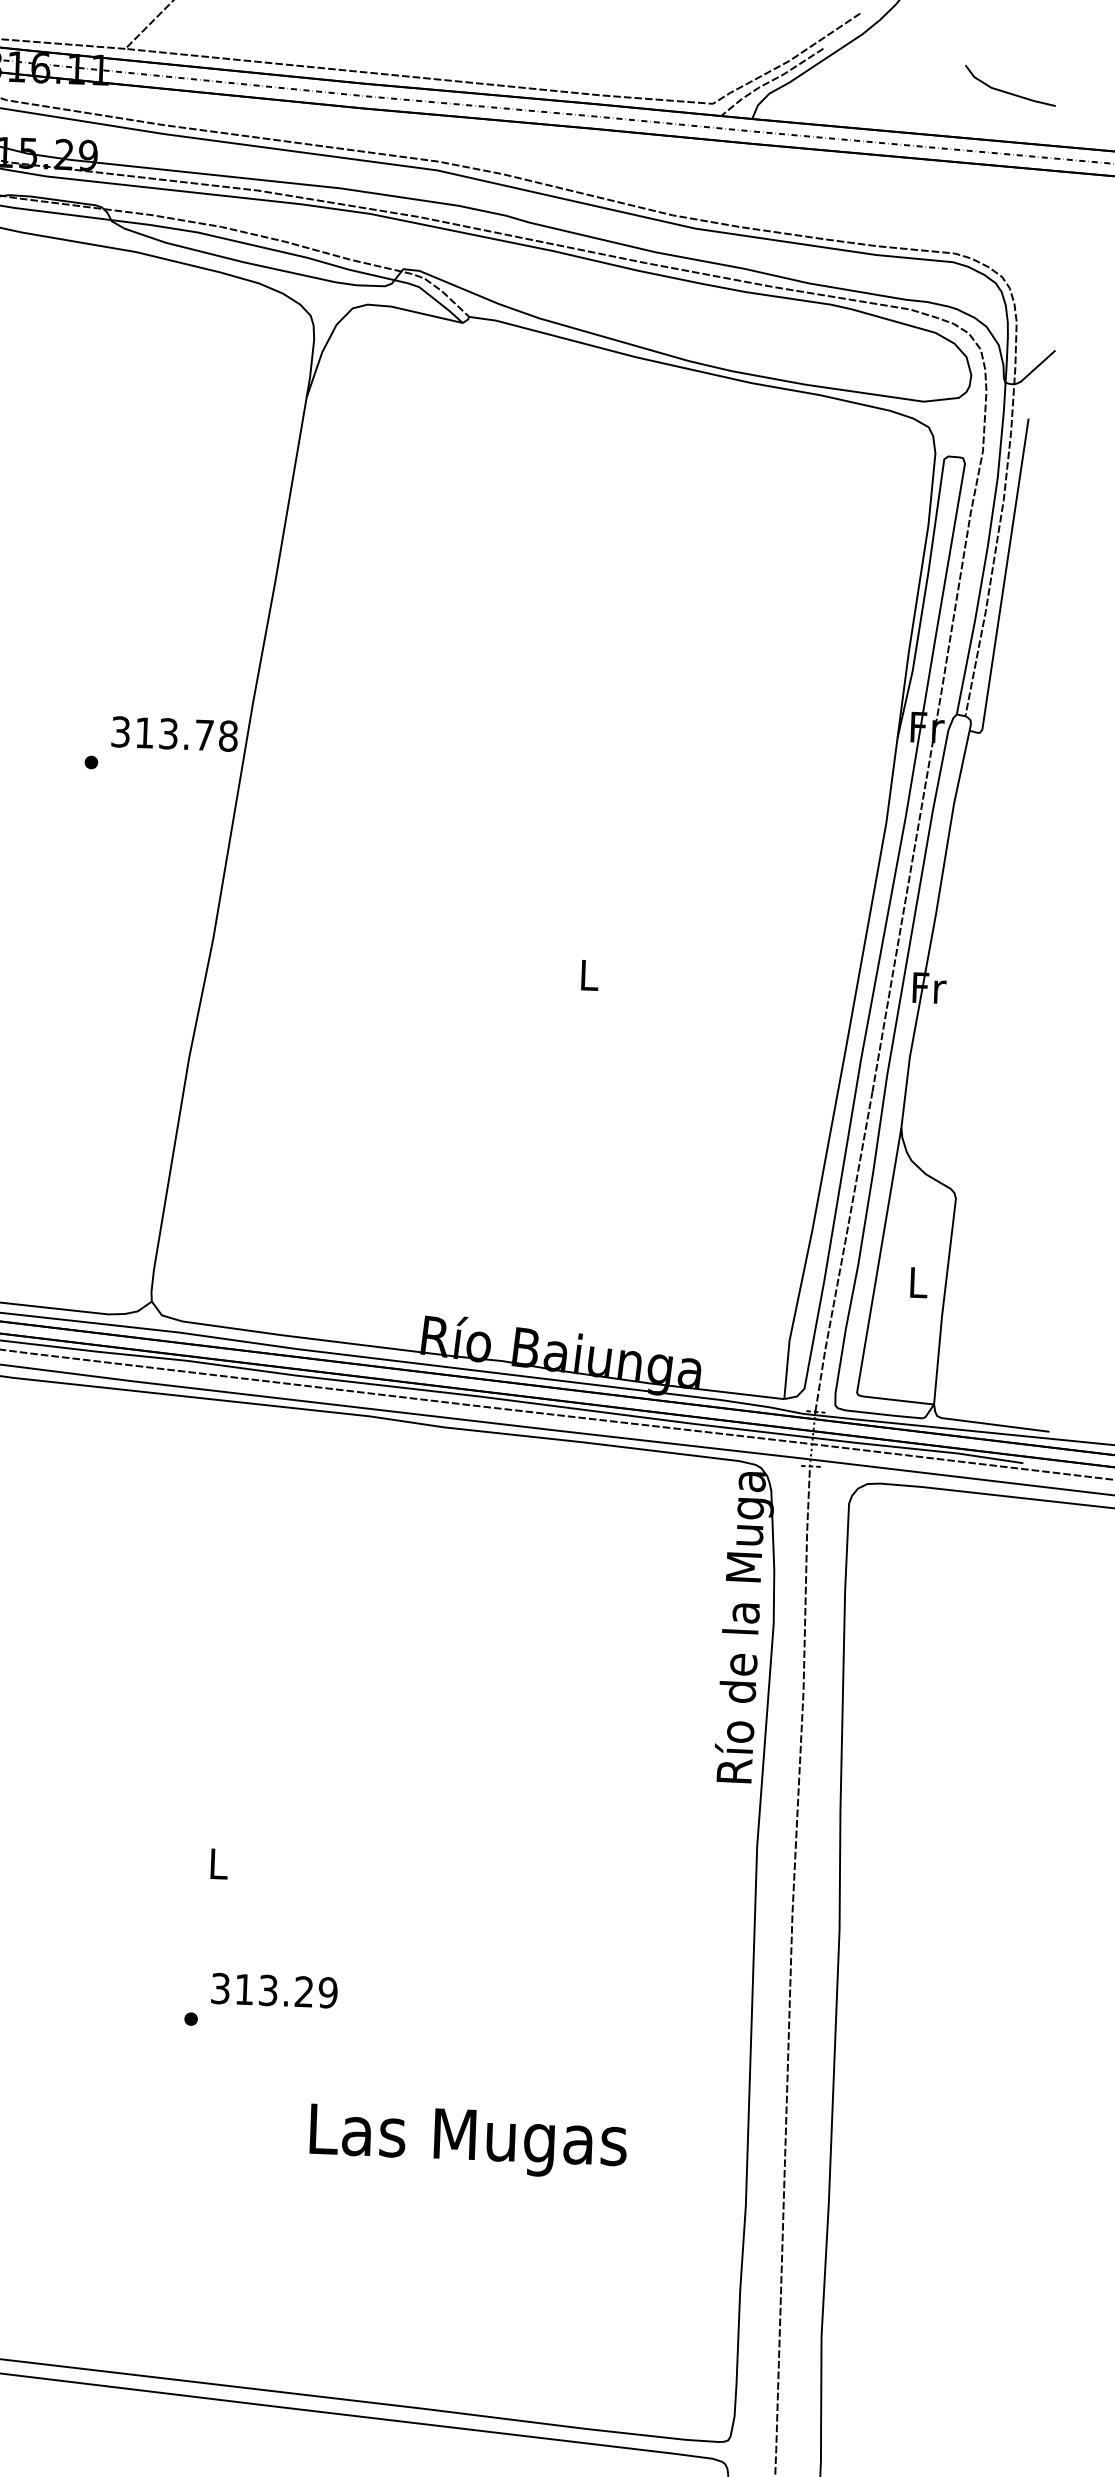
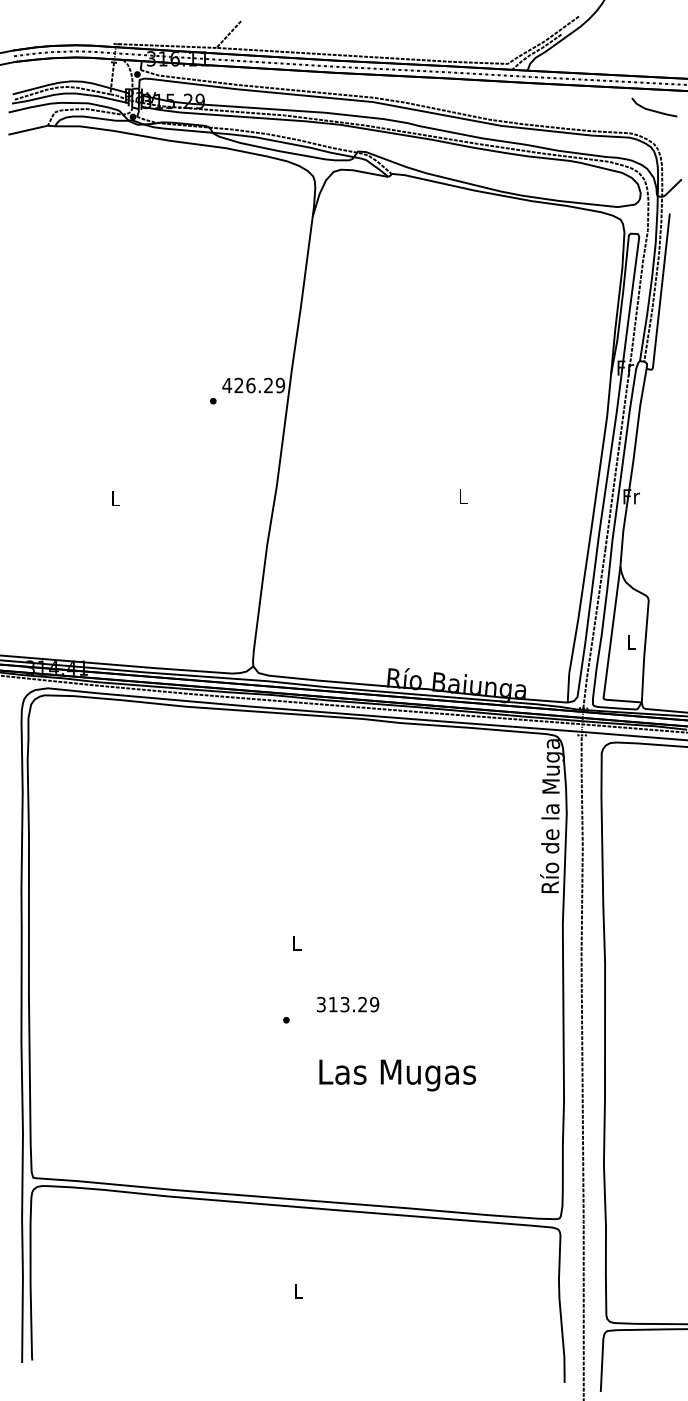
line: (1006, 89) -> (652, 109), moved
text: (173, 733) -> (253, 385), 313.78 -> 426.29
text: (275, 1990) -> (348, 1004), moved
text: (467, 2141) -> (397, 1075), moved

